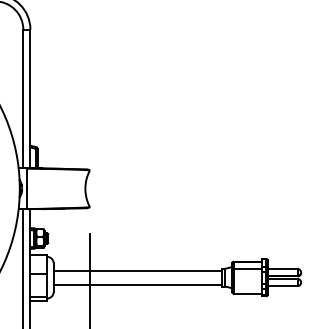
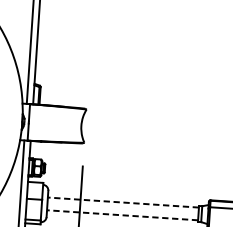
line: (137, 270) -> (123, 202), solid -> dashed
line: (137, 284) -> (122, 215), solid -> dashed

